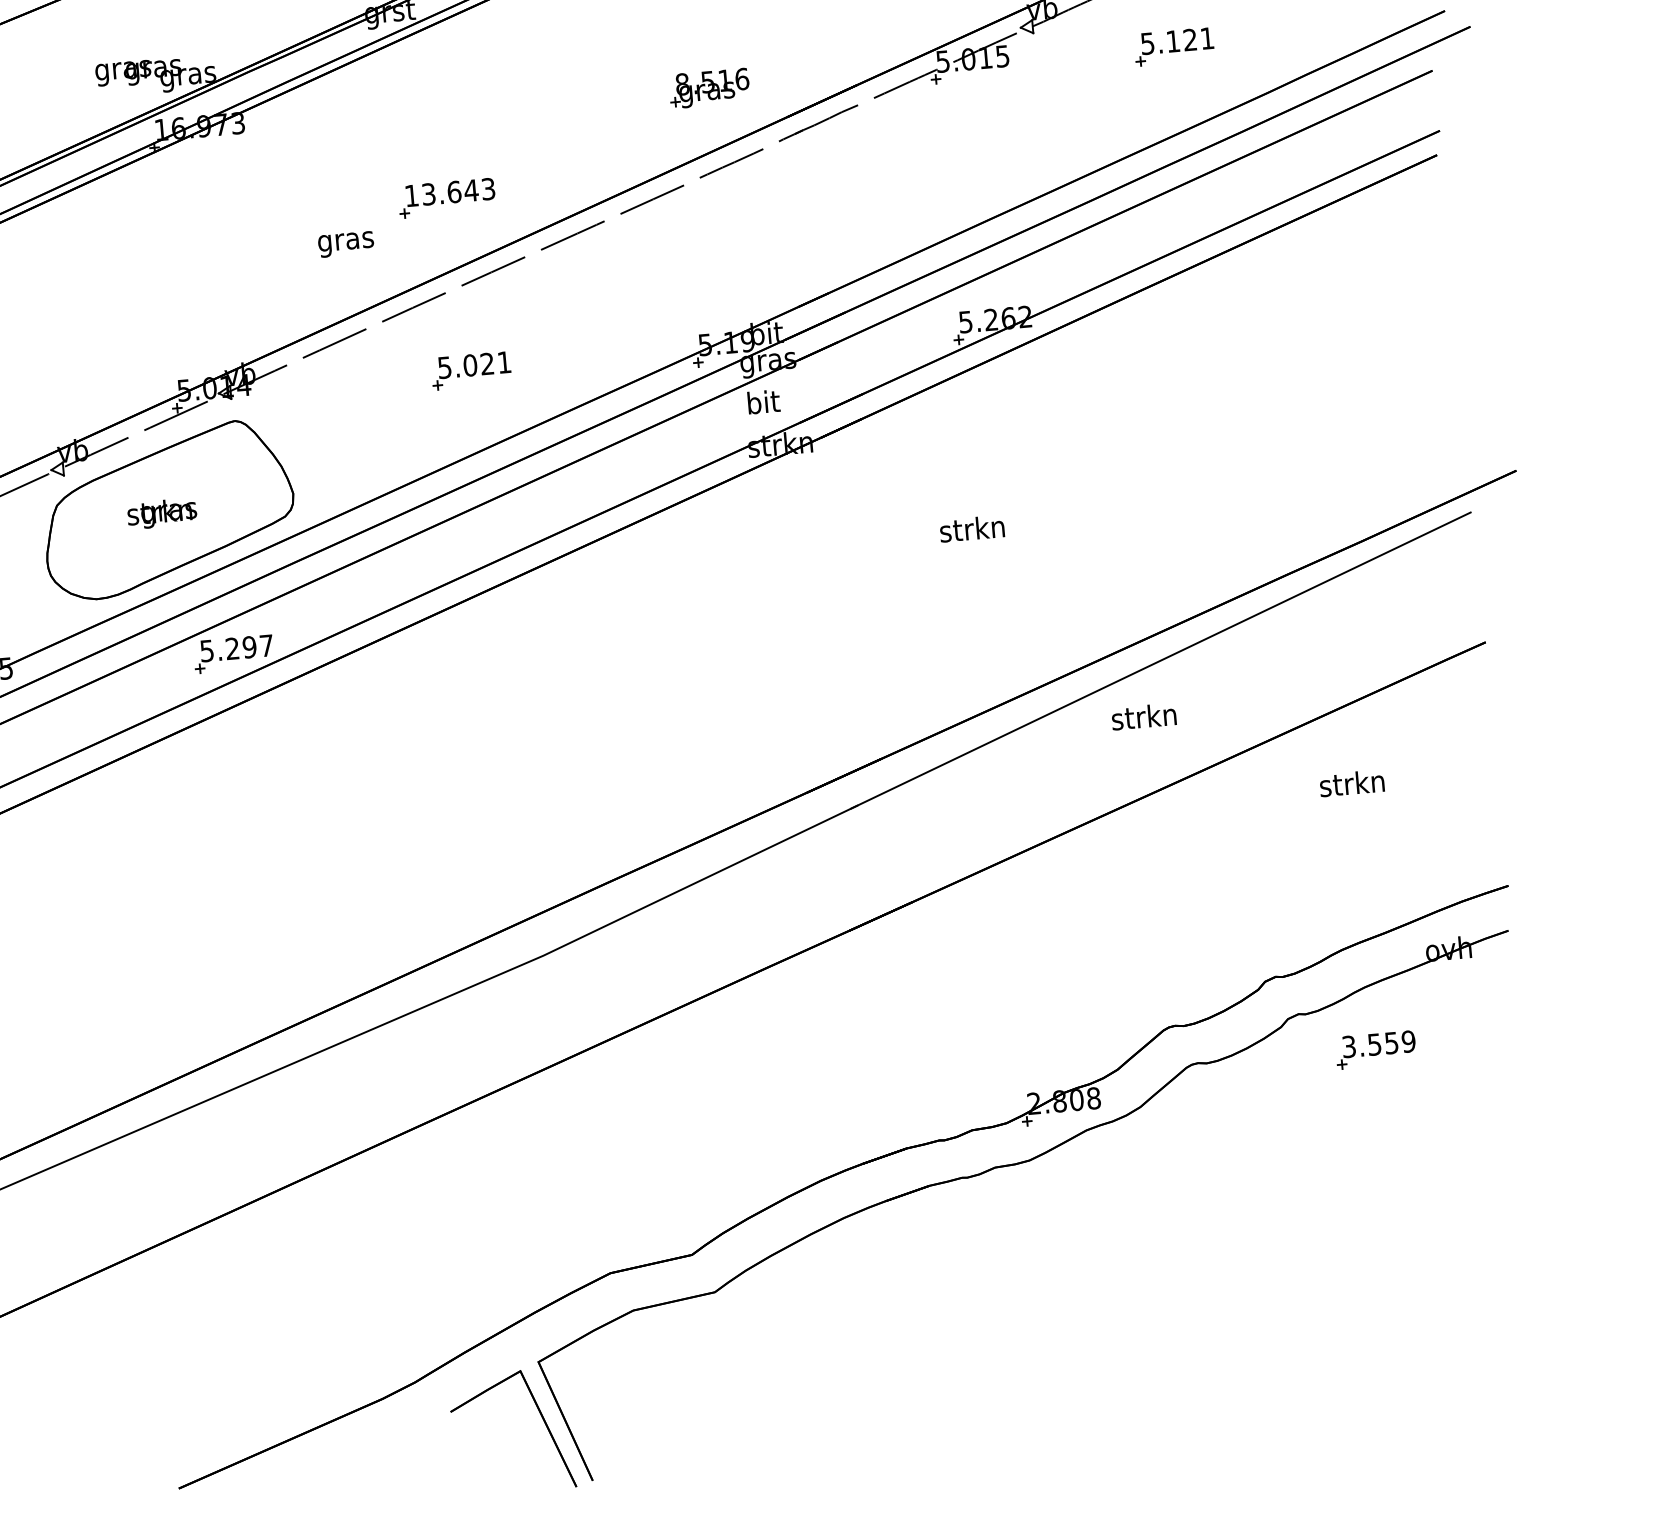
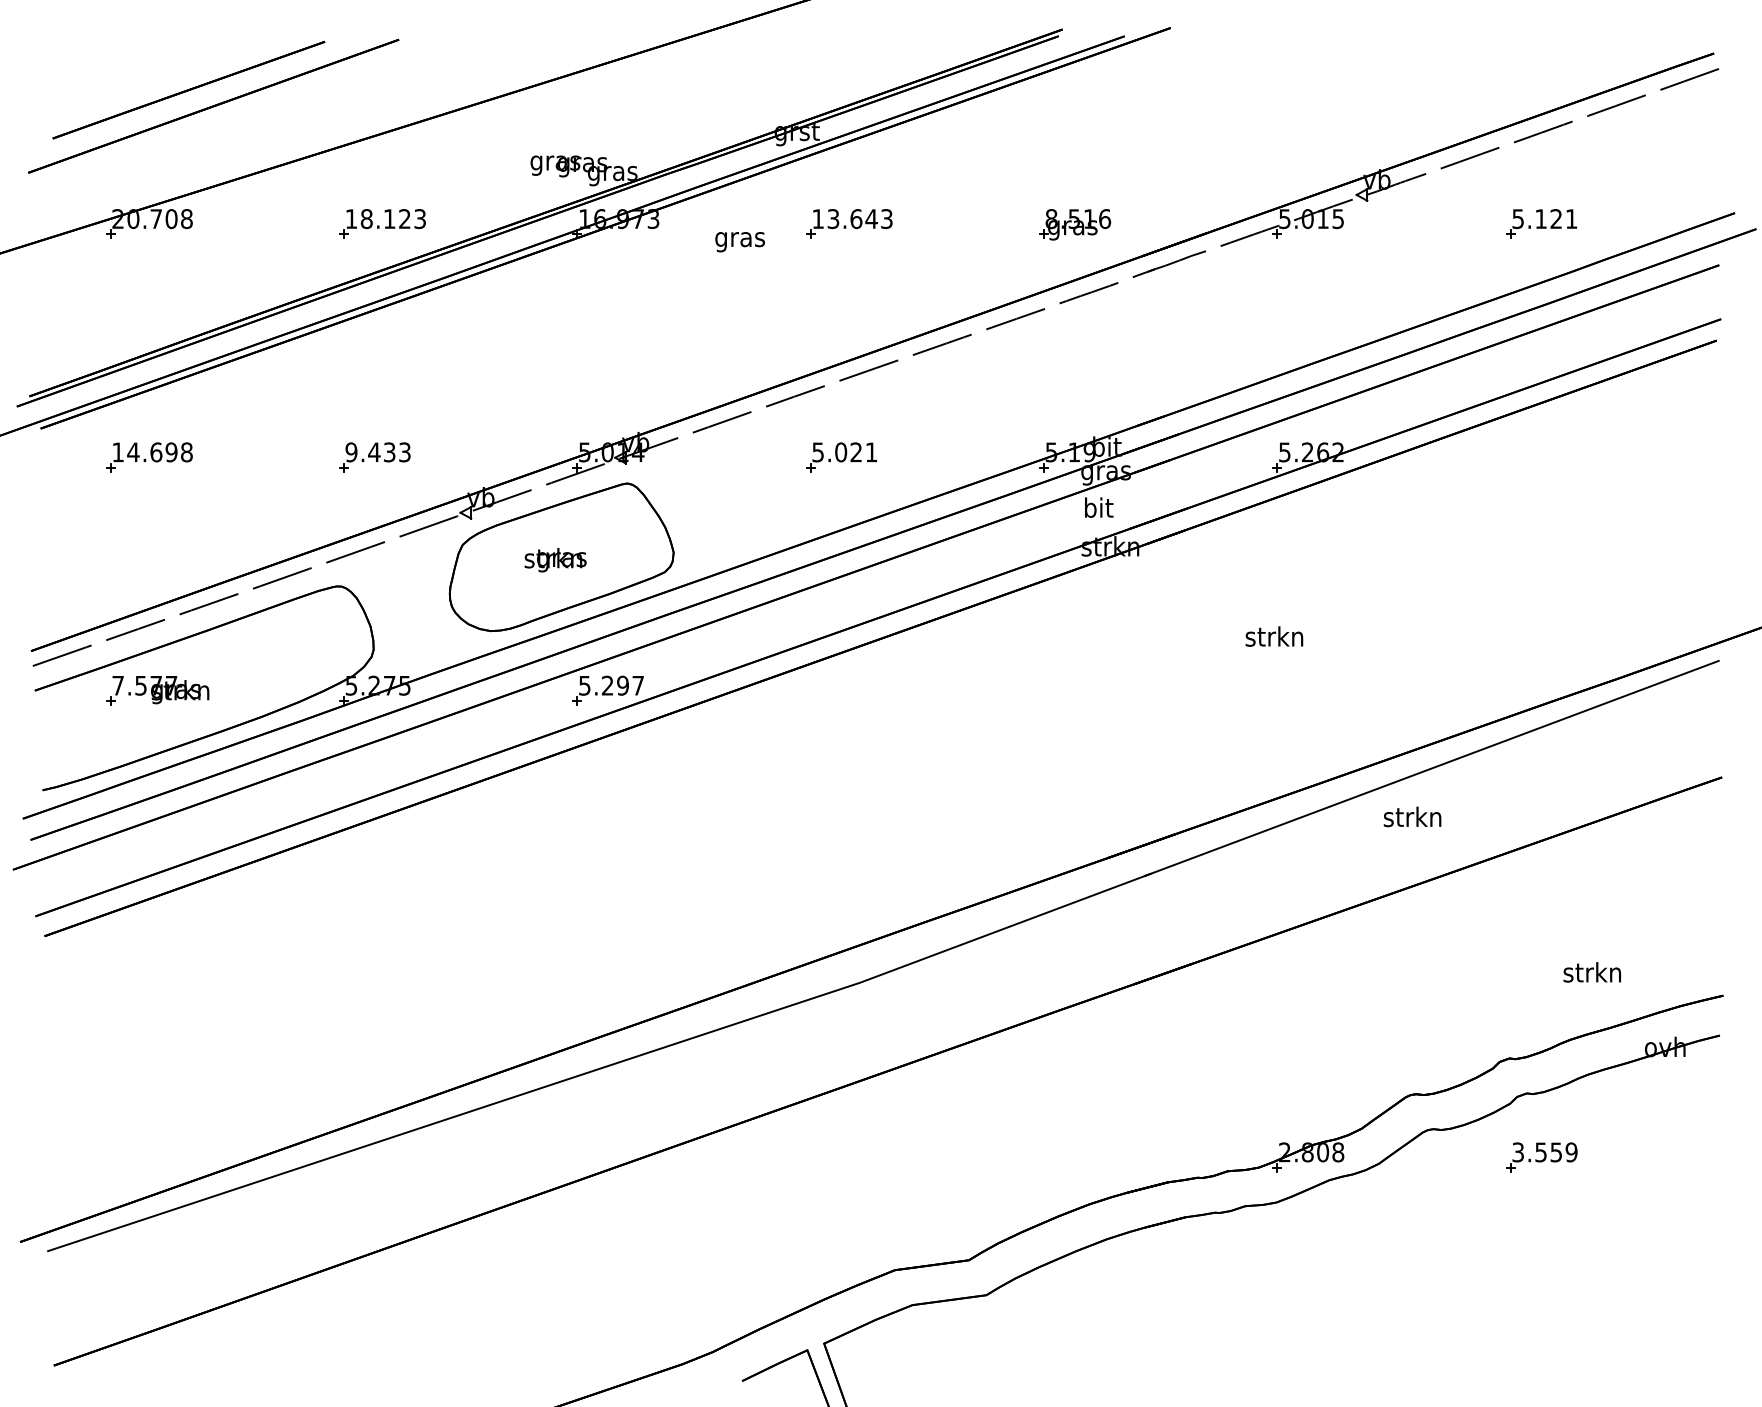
part: (1174, 46) -> (1541, 223), moved
part: (447, 197) -> (849, 223), moved
text: (345, 244) -> (739, 242), moved
text: (1351, 783) -> (1591, 972), moved
part: (1375, 1050) -> (1541, 1157), moved

